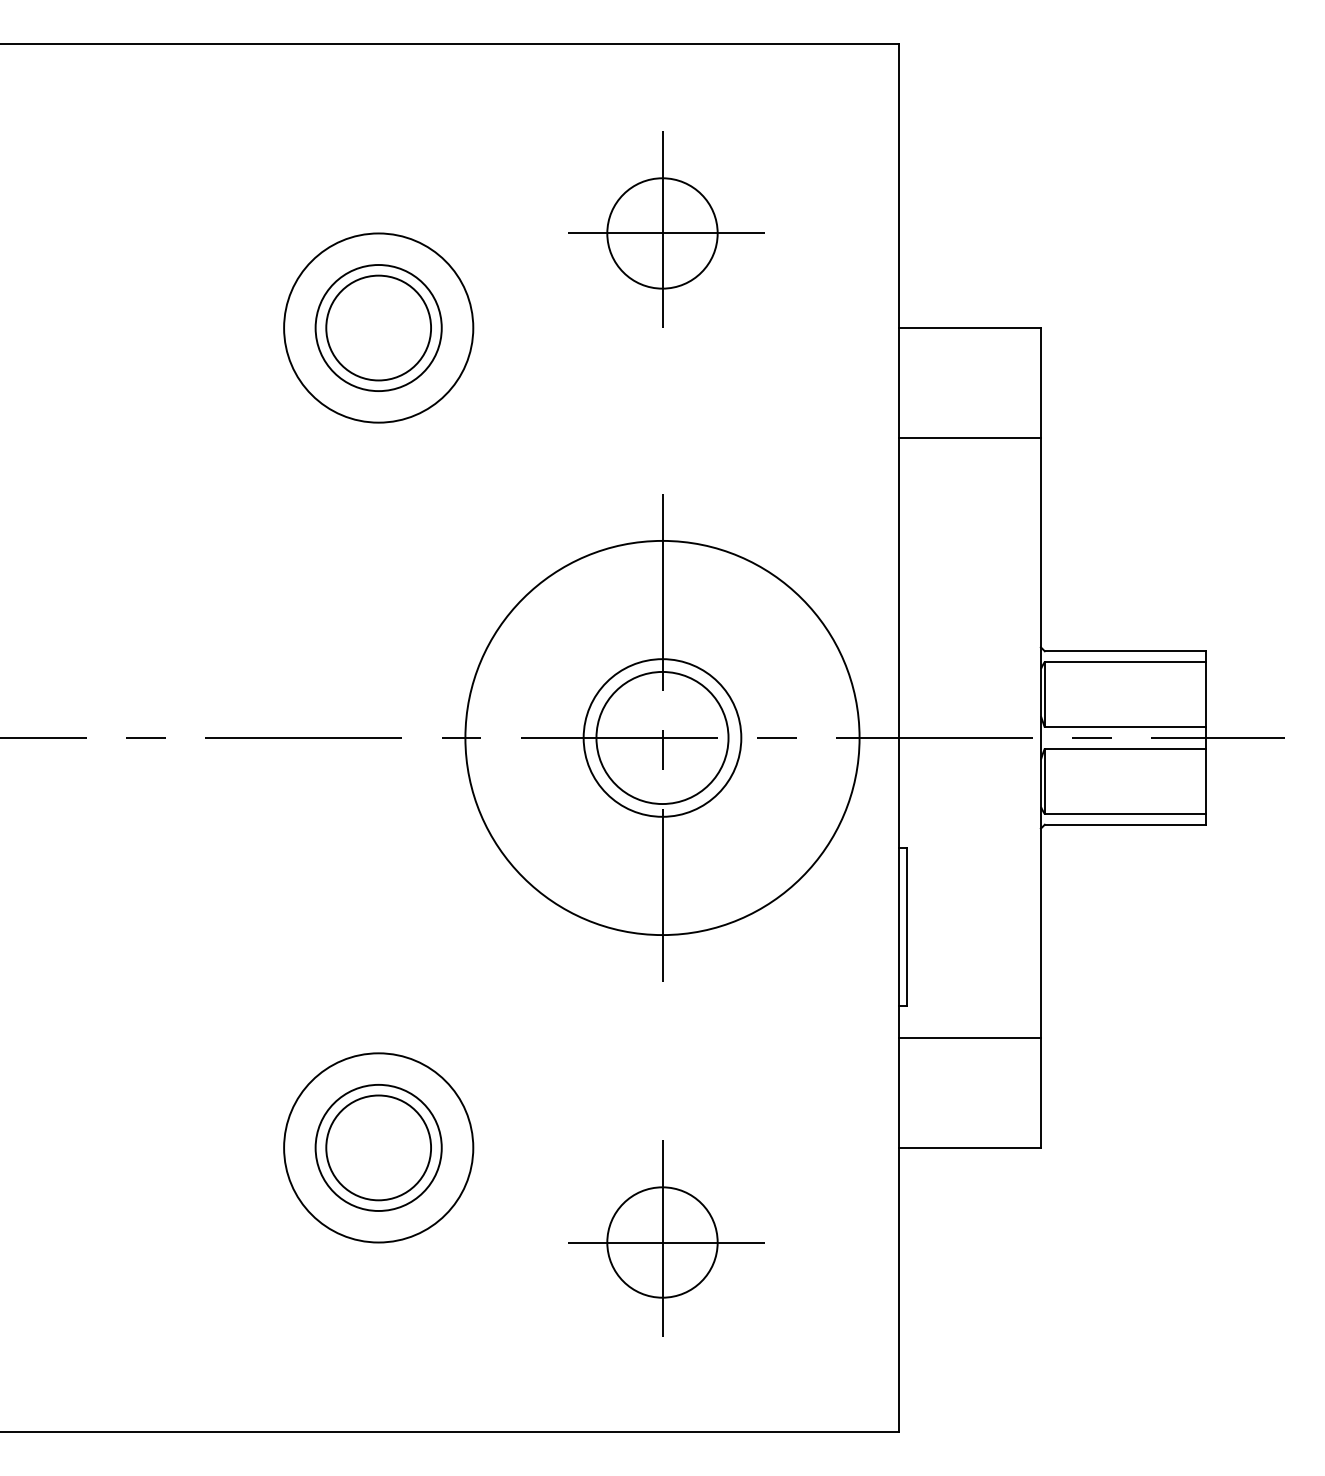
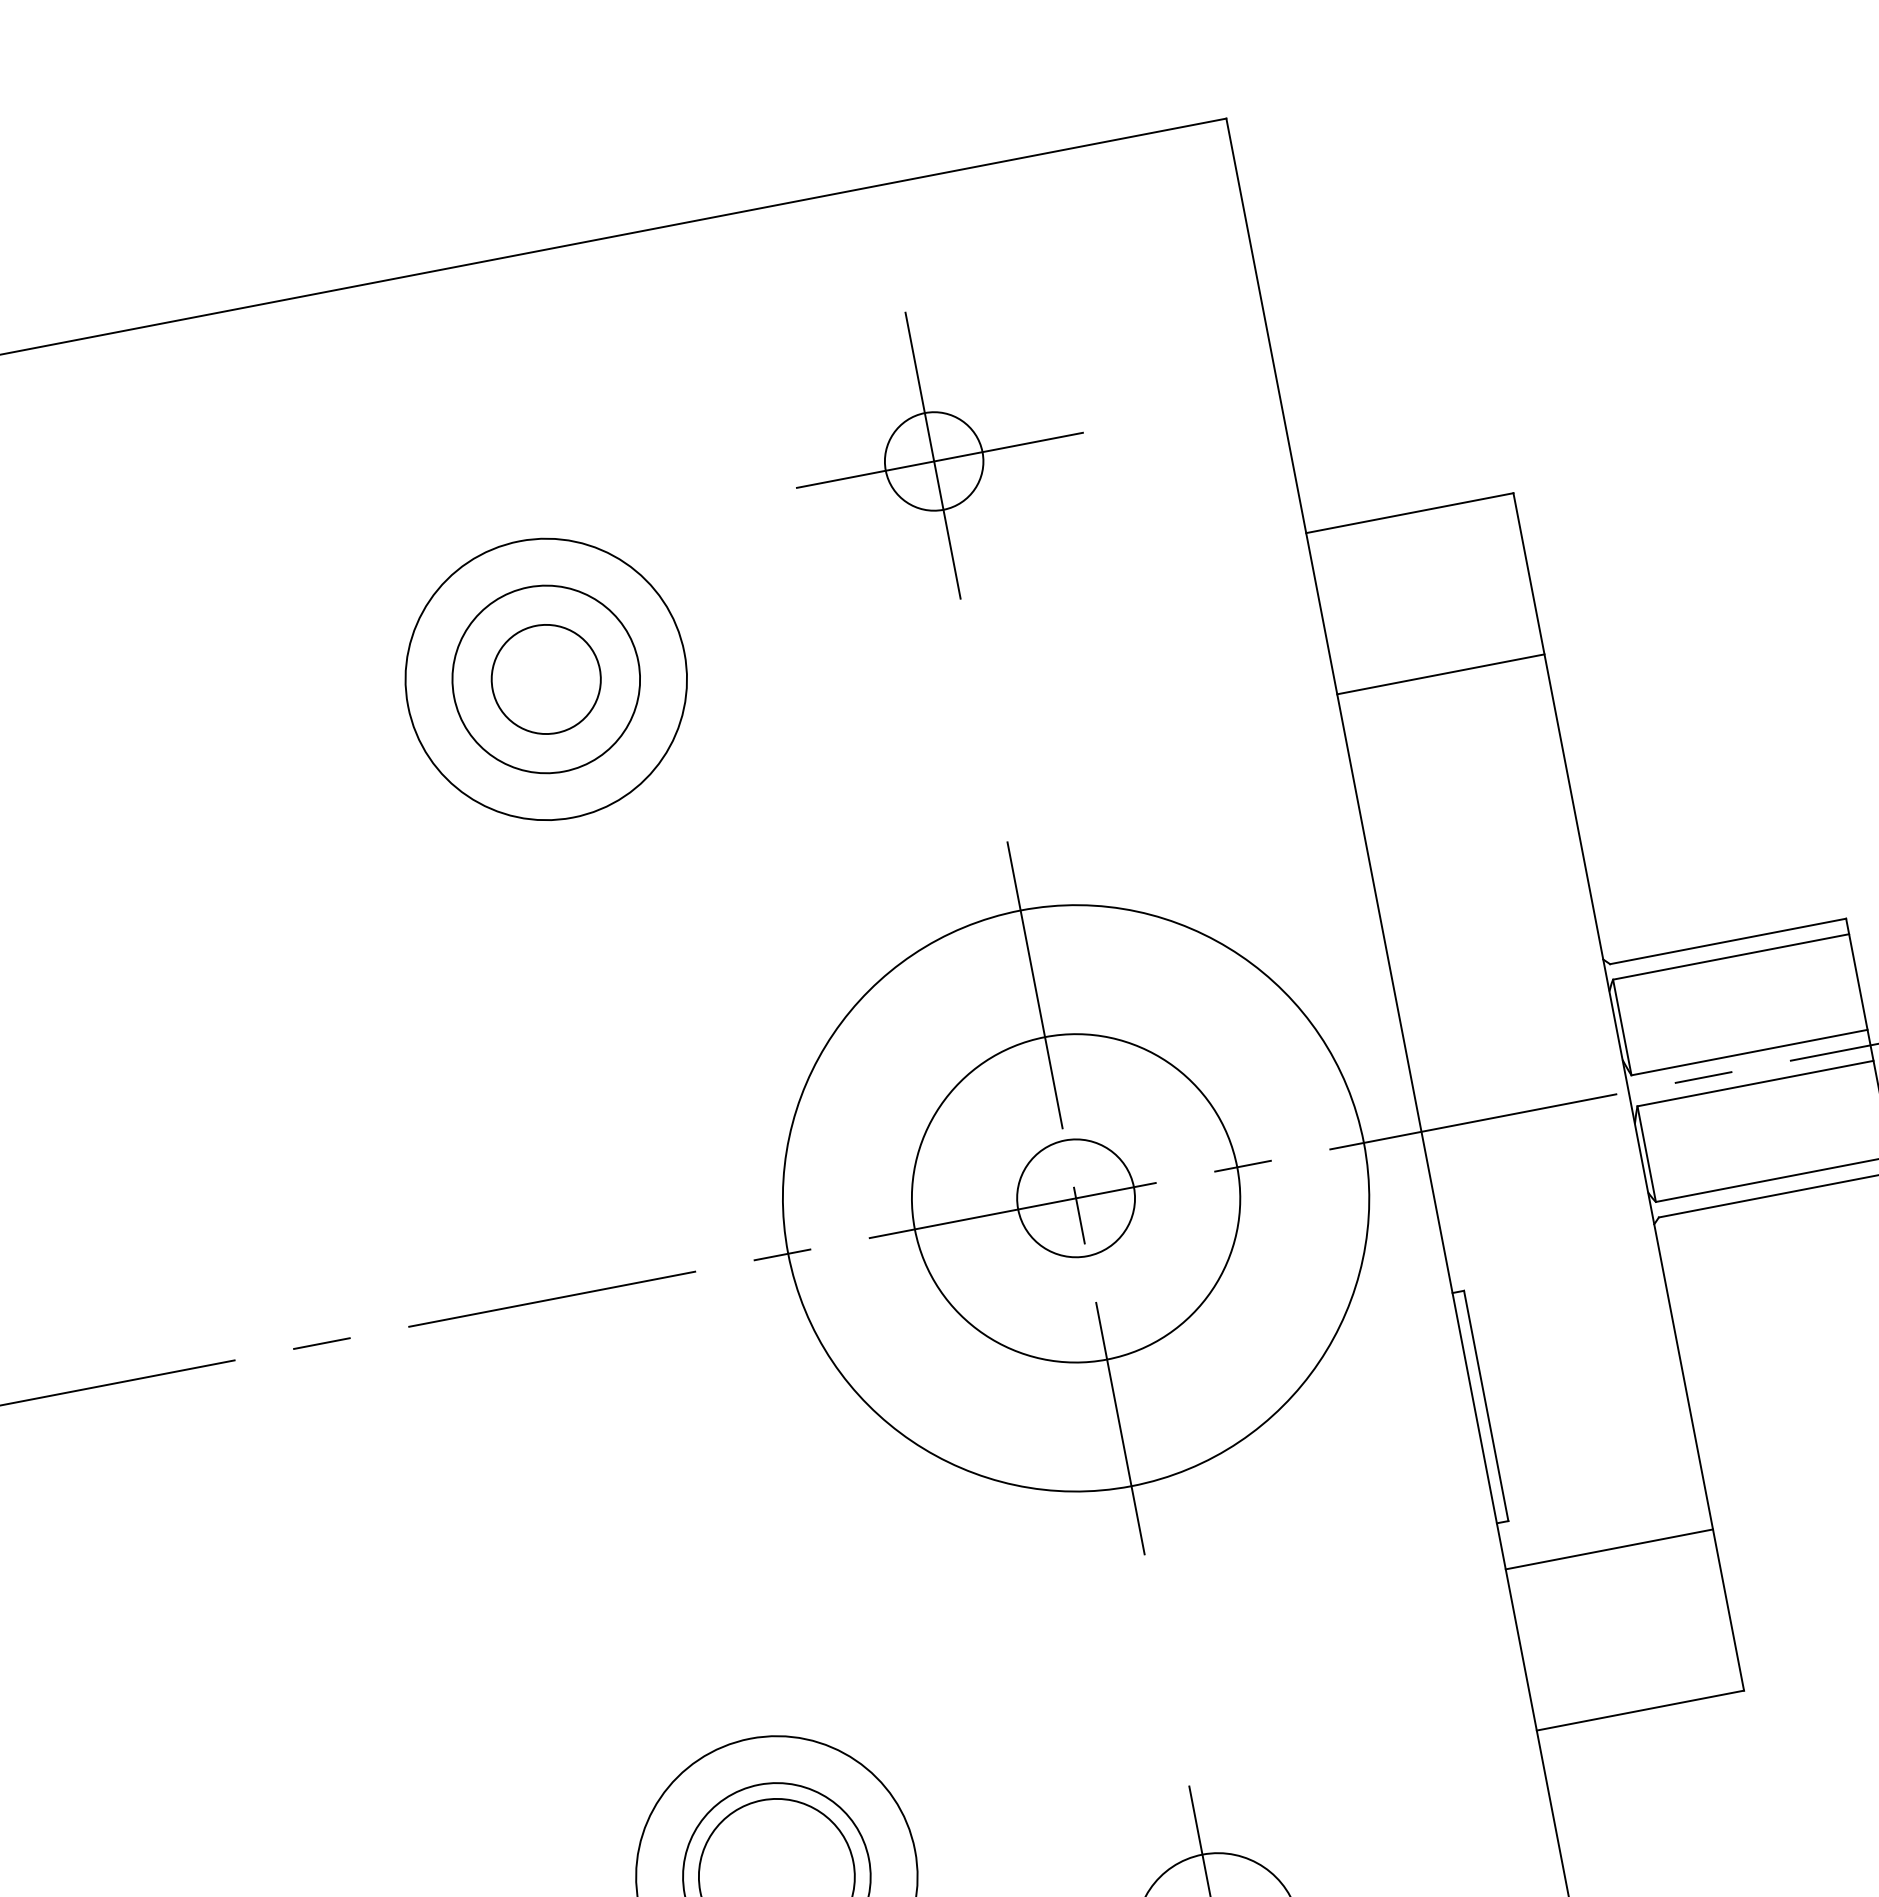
circle: (662, 233) -> (934, 461), size x0.6
circle: (378, 327) -> (545, 678), size x0.7
circle: (662, 737) -> (1075, 1197), size x0.6
circle: (662, 737) -> (1075, 1197), size x1.4

